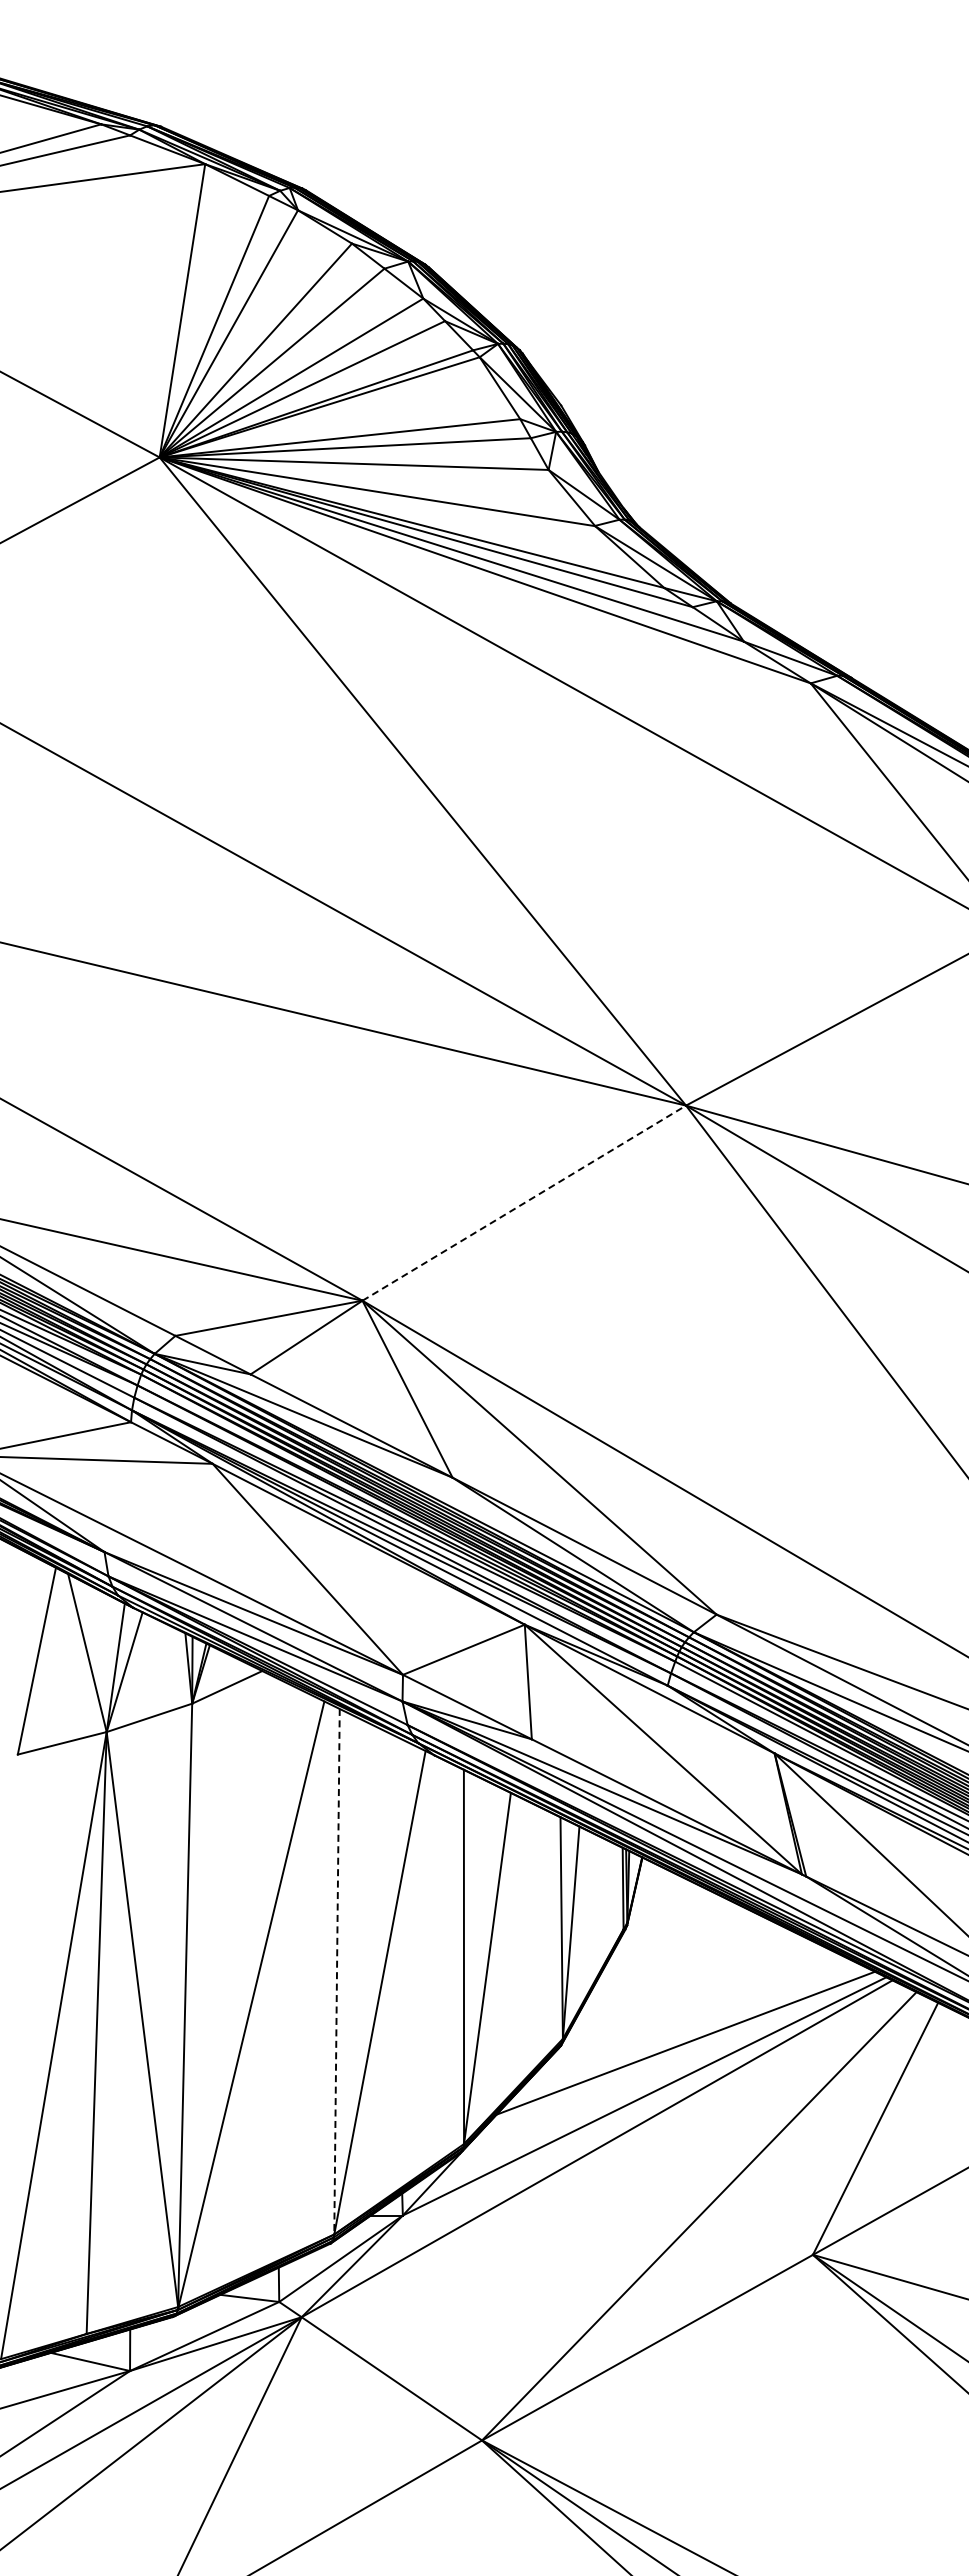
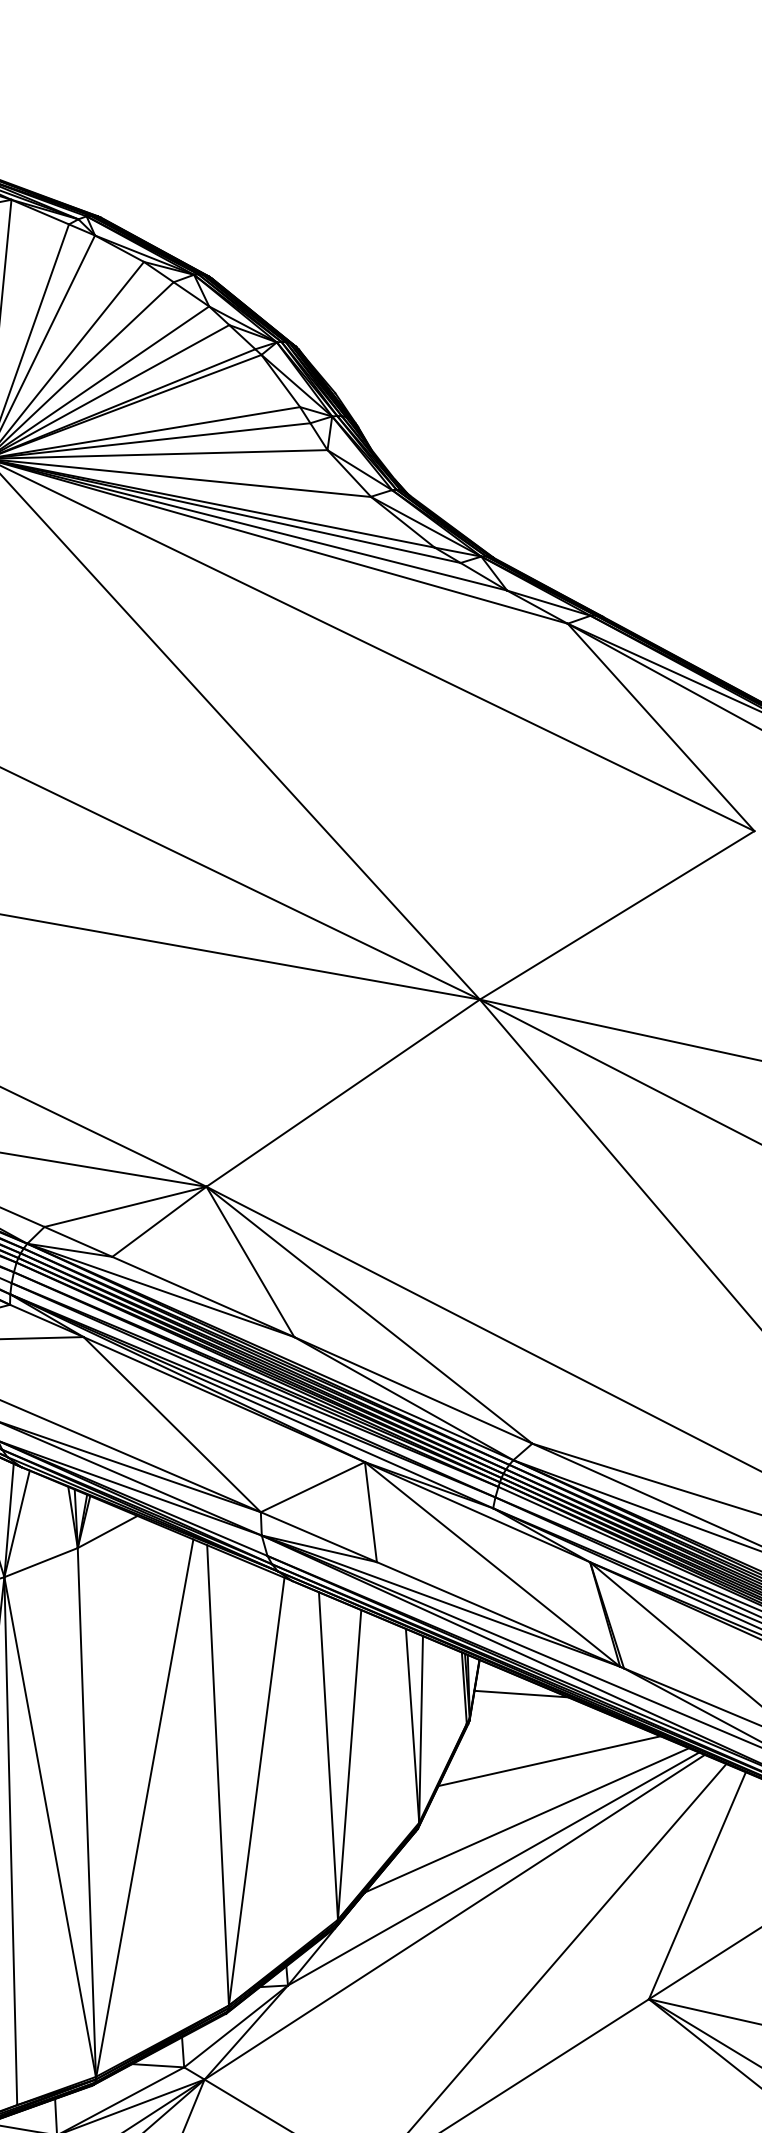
line: (524, 1203) -> (343, 1093), dashed -> solid
line: (687, 1898) -> (521, 1693), added
line: (337, 1971) -> (218, 1775), dashed -> solid
line: (715, 1977) -> (549, 1761), added

